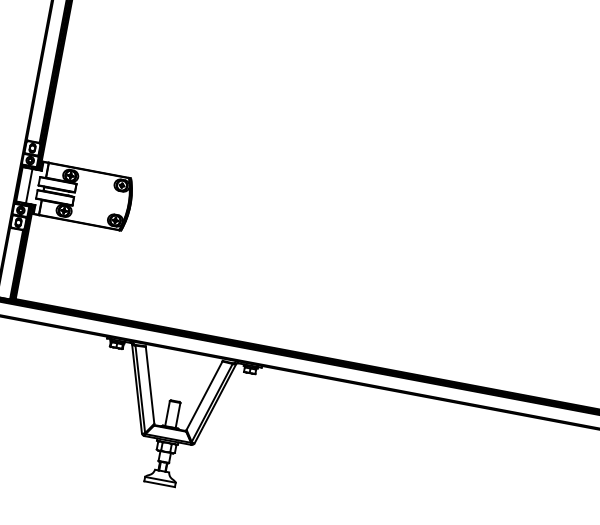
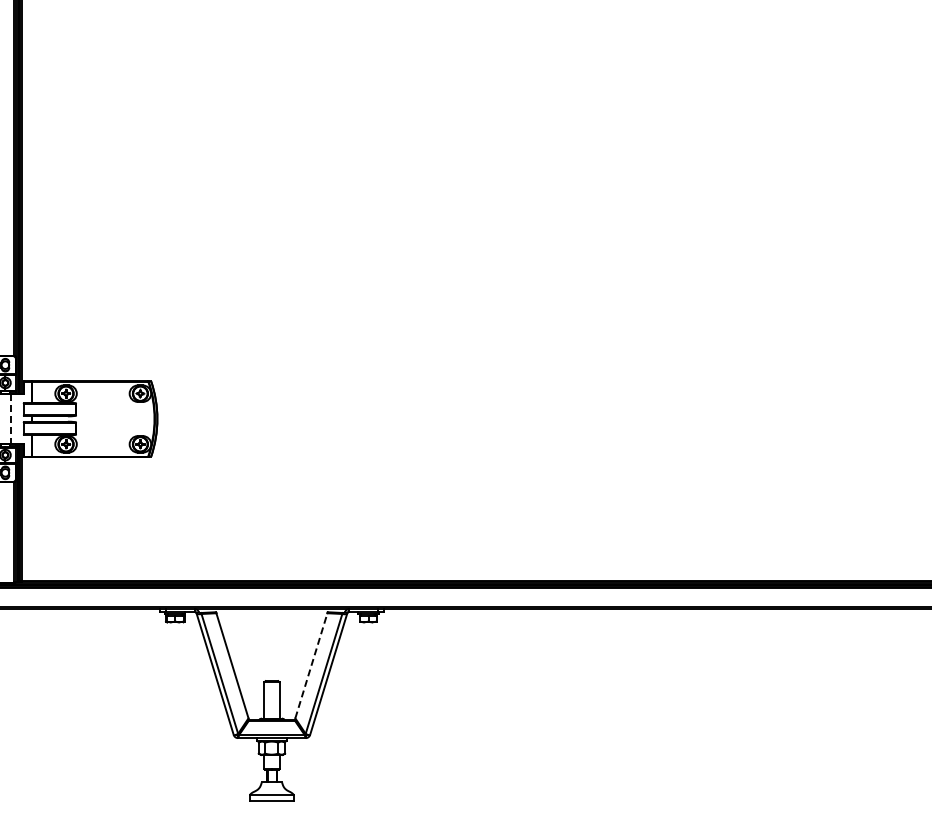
line: (29, 186) -> (10, 419), solid -> dashed
line: (204, 395) -> (311, 665), solid -> dashed

